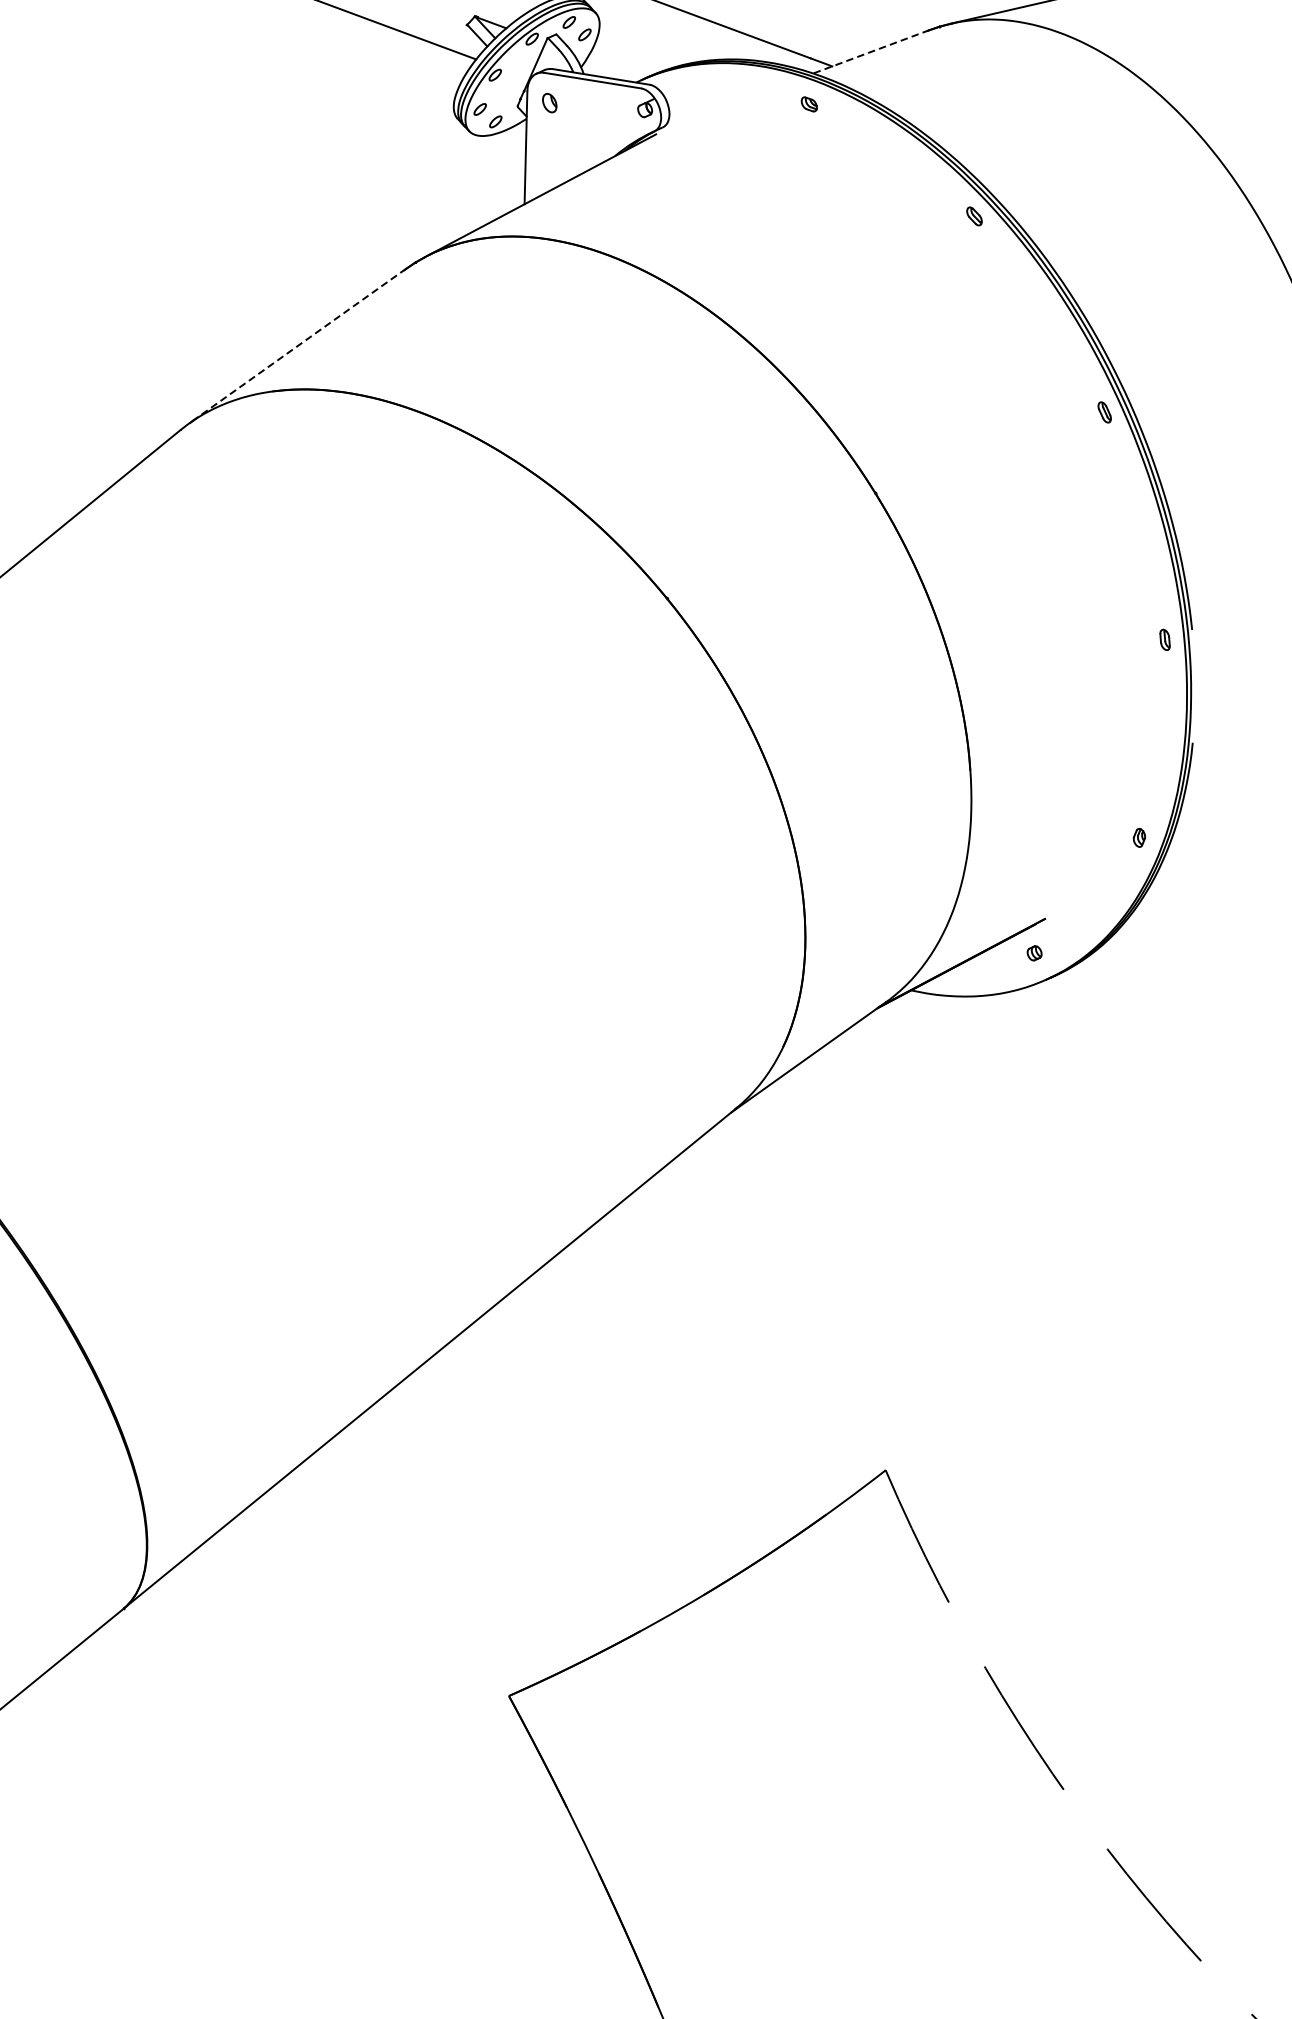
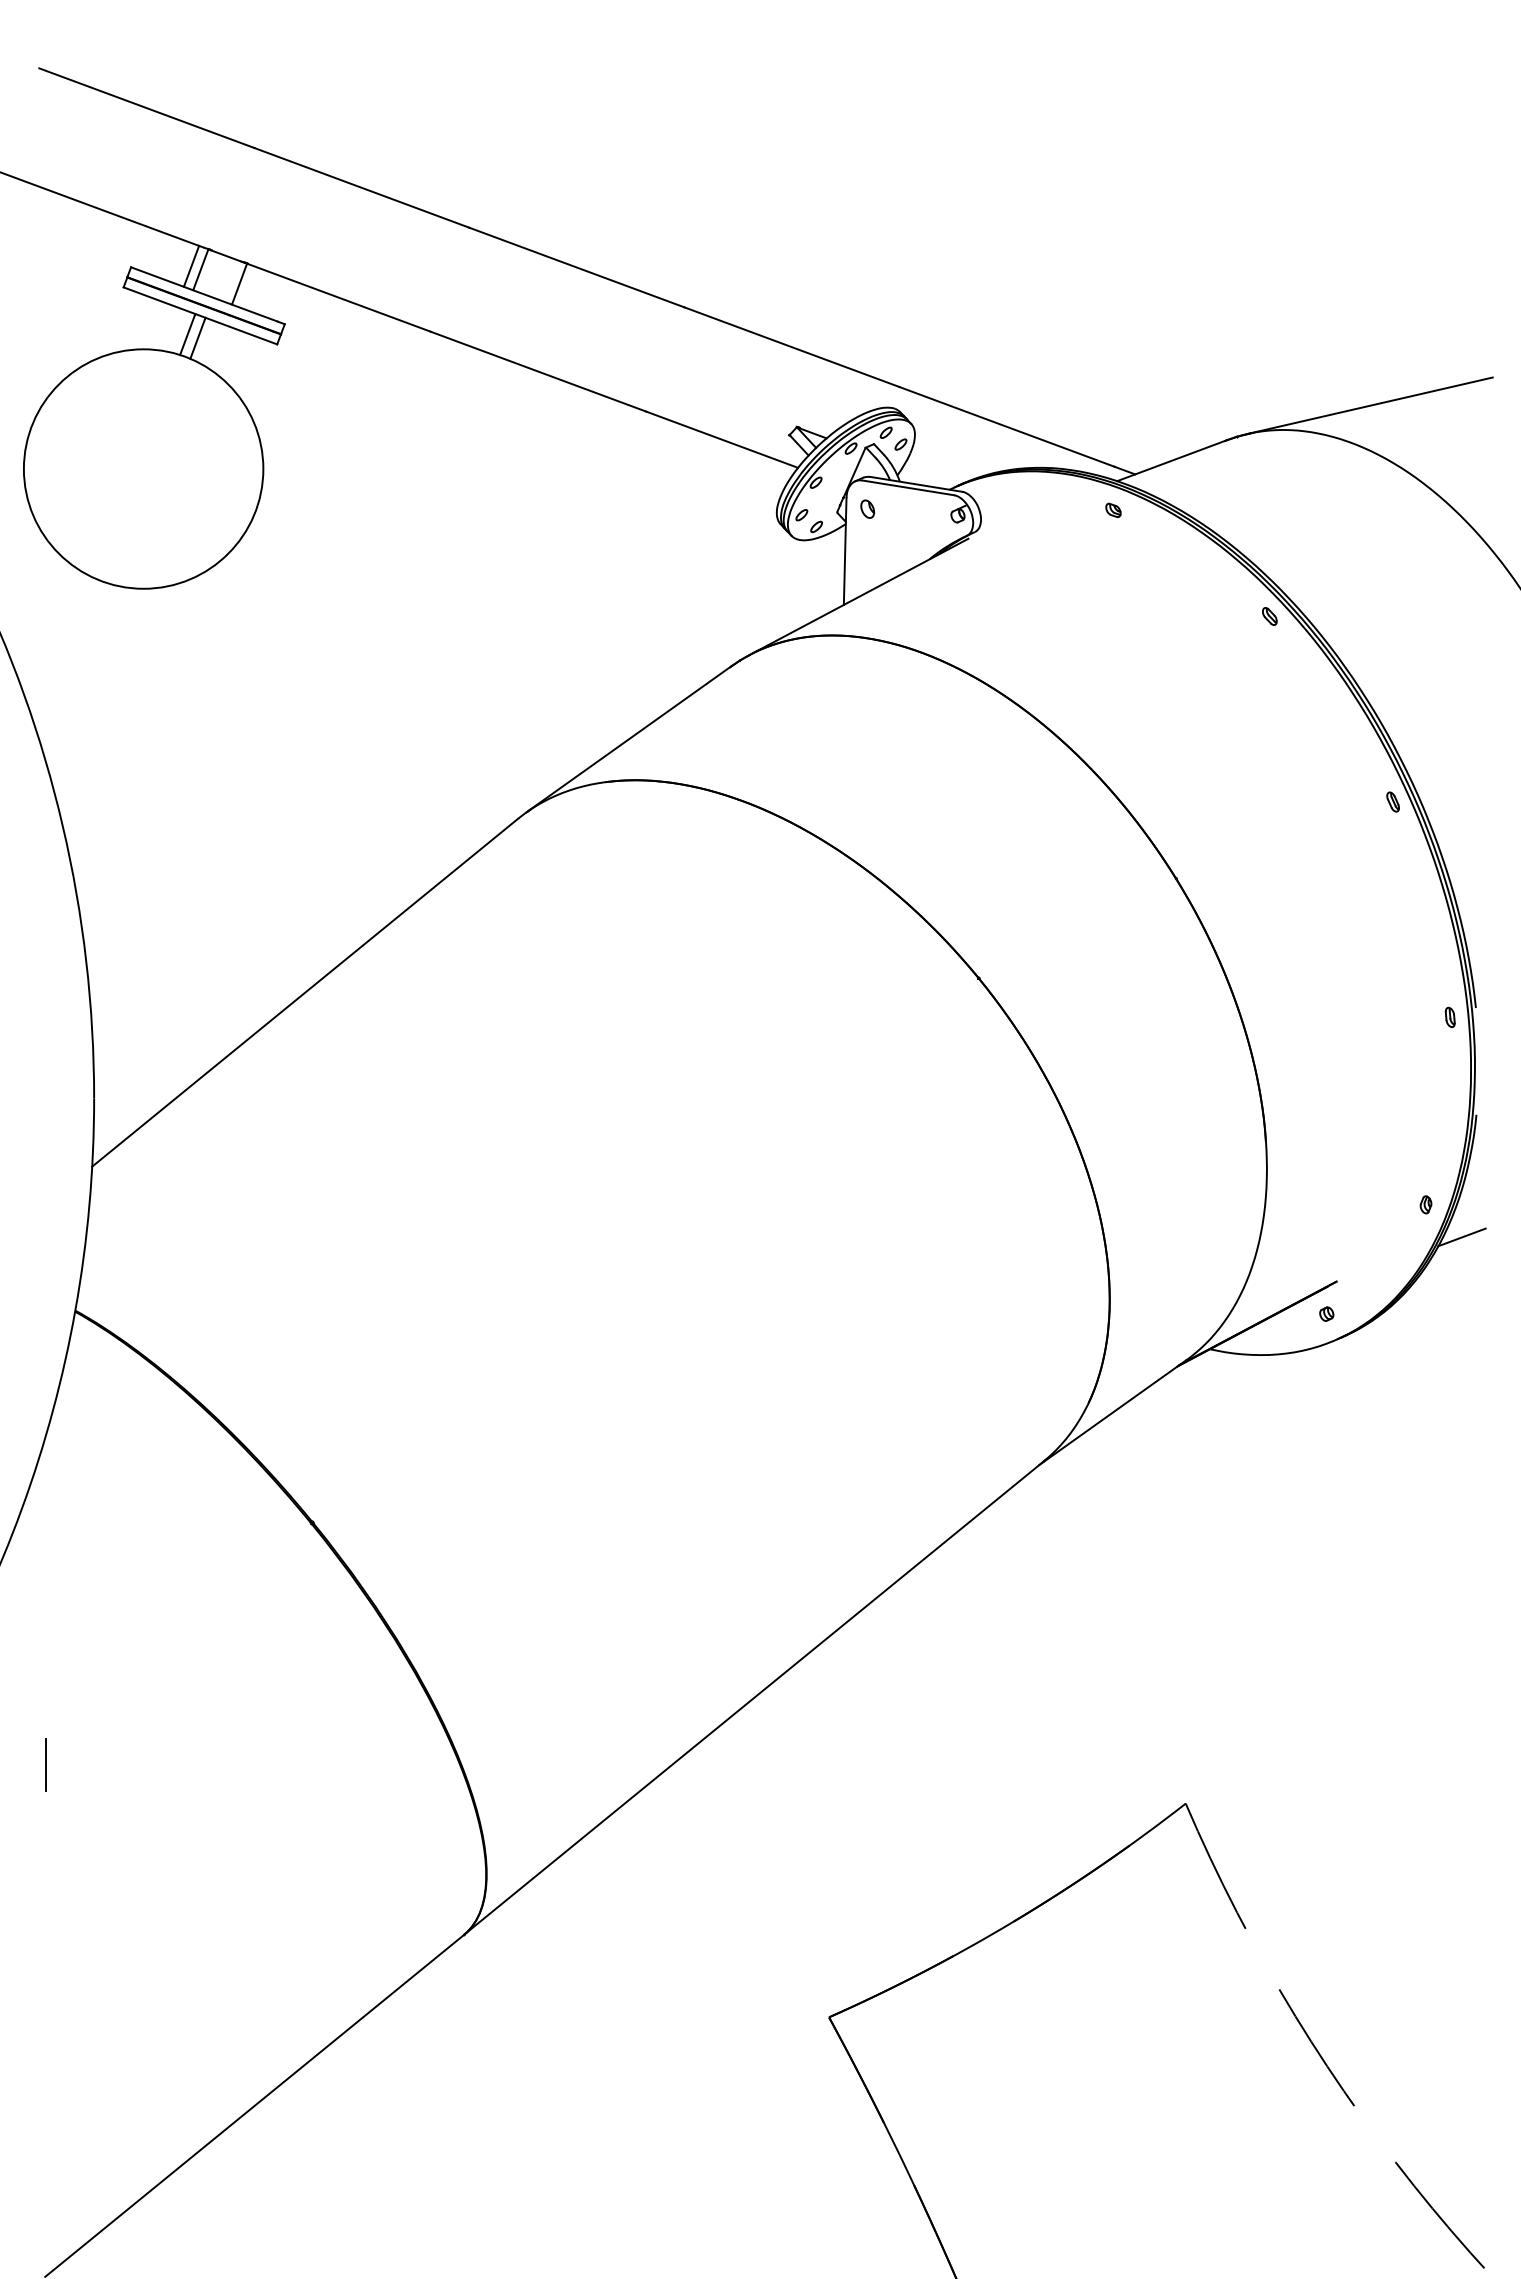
line: (871, 51) -> (1172, 460), dashed -> solid
line: (297, 346) -> (628, 739), dashed -> solid
line: (1176, 872) -> (1461, 1237), added

